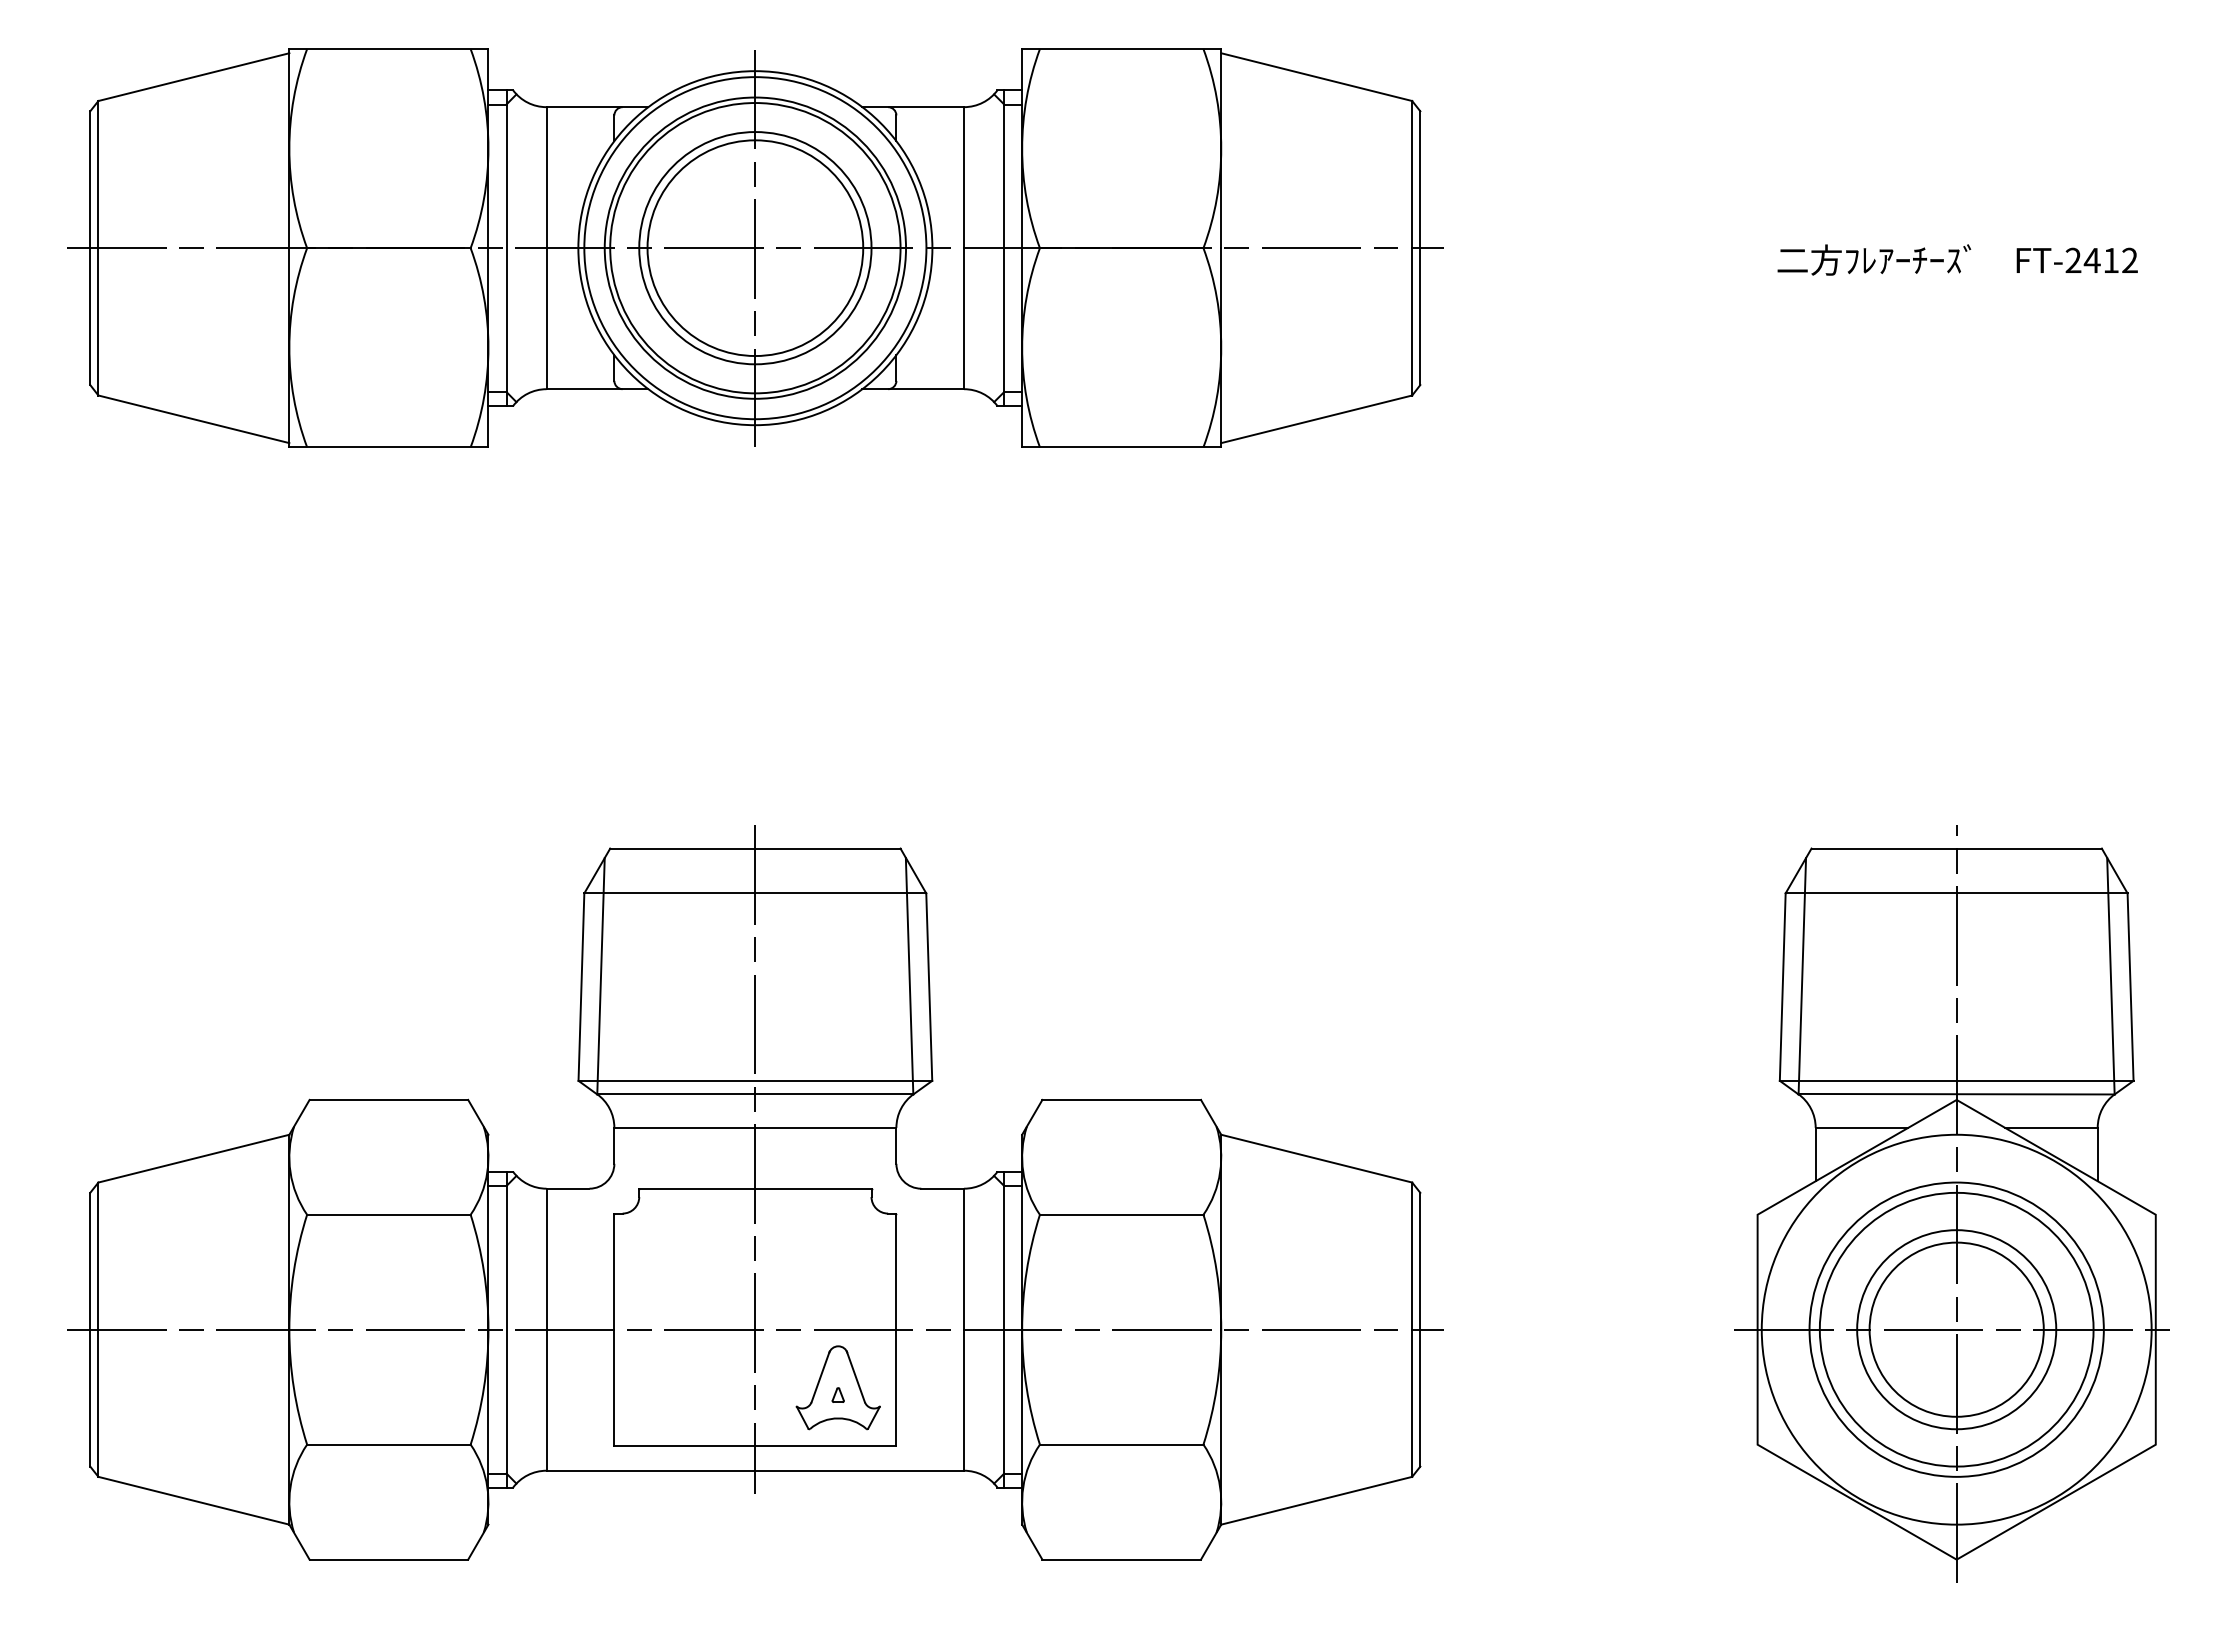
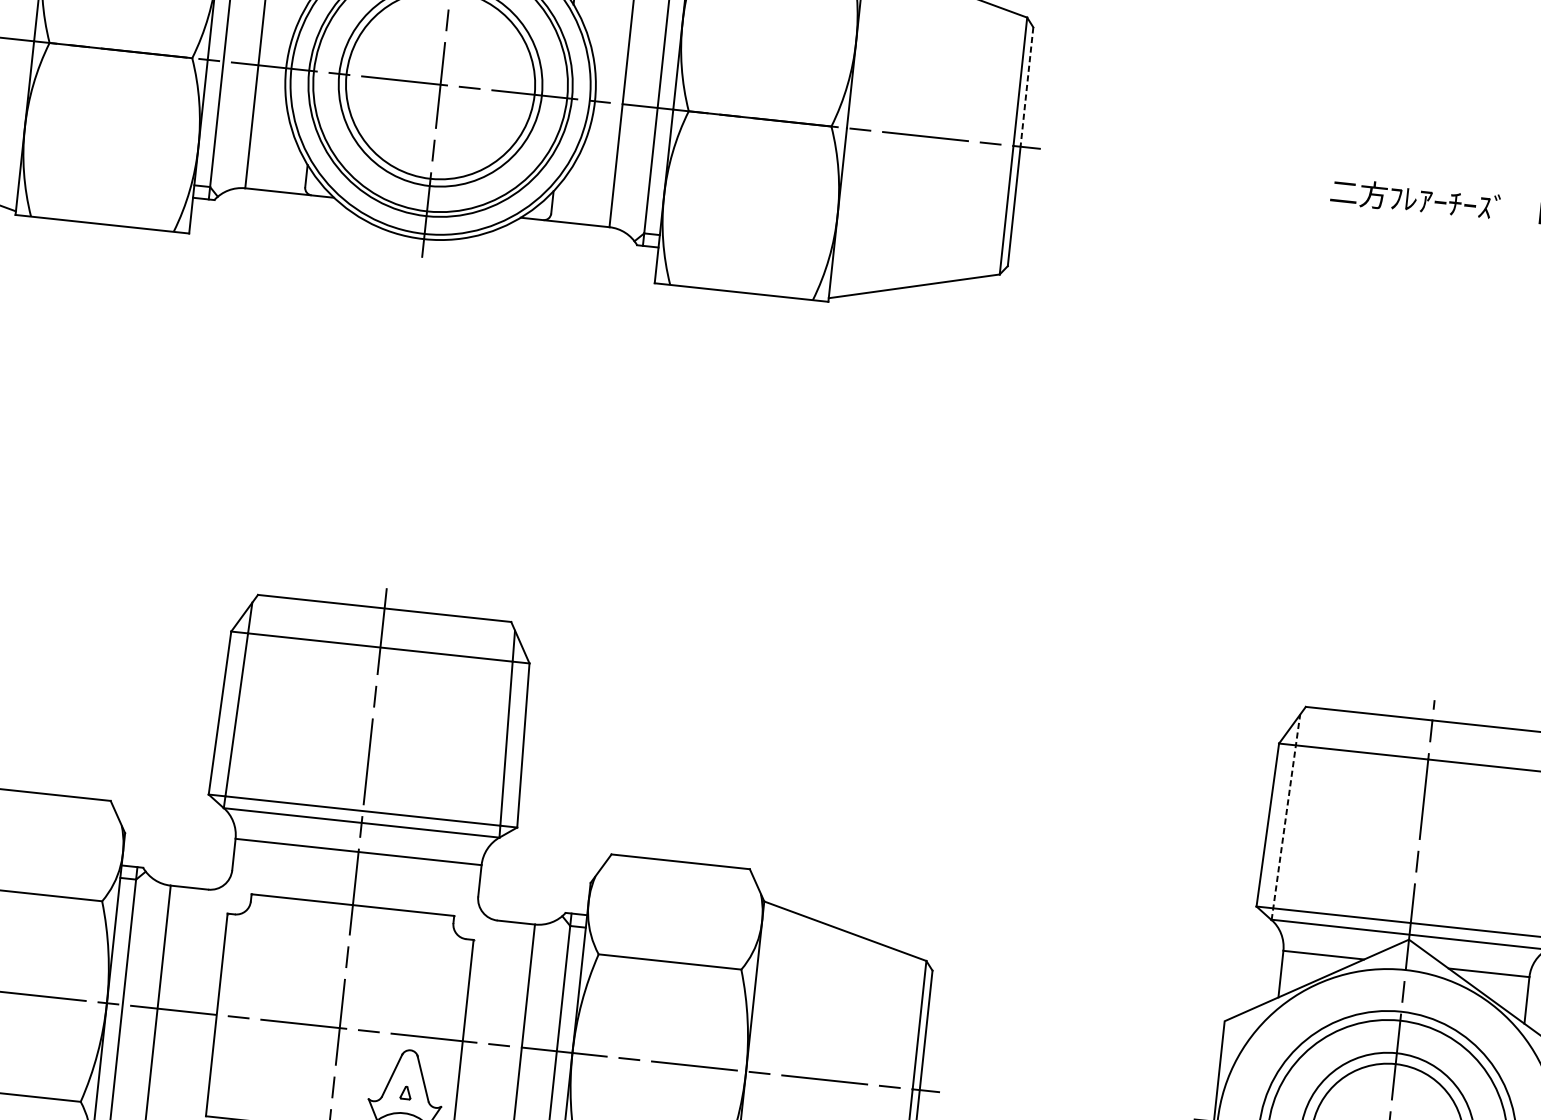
line: (1420, 180) -> (1027, 87), solid -> dashed
line: (1802, 975) -> (1286, 816), solid -> dashed

